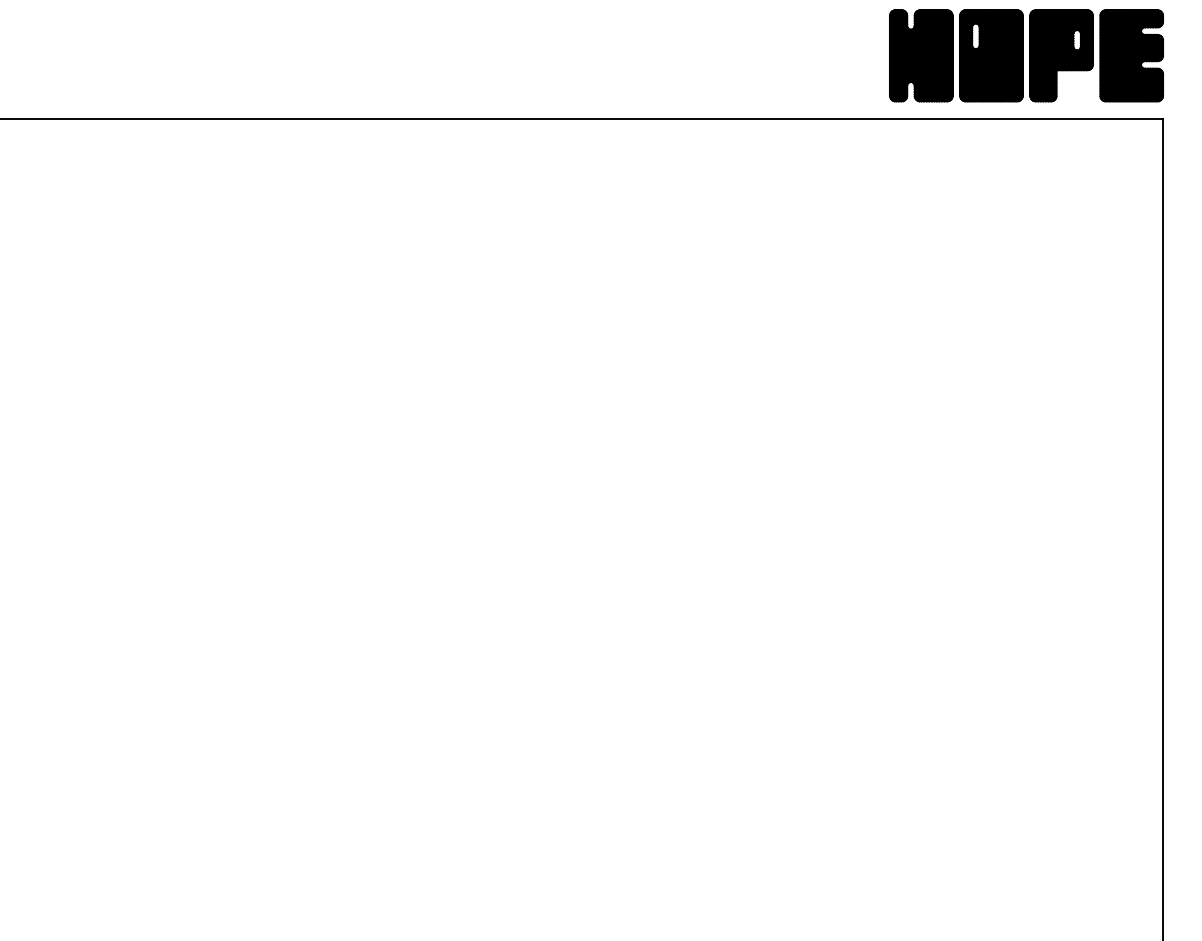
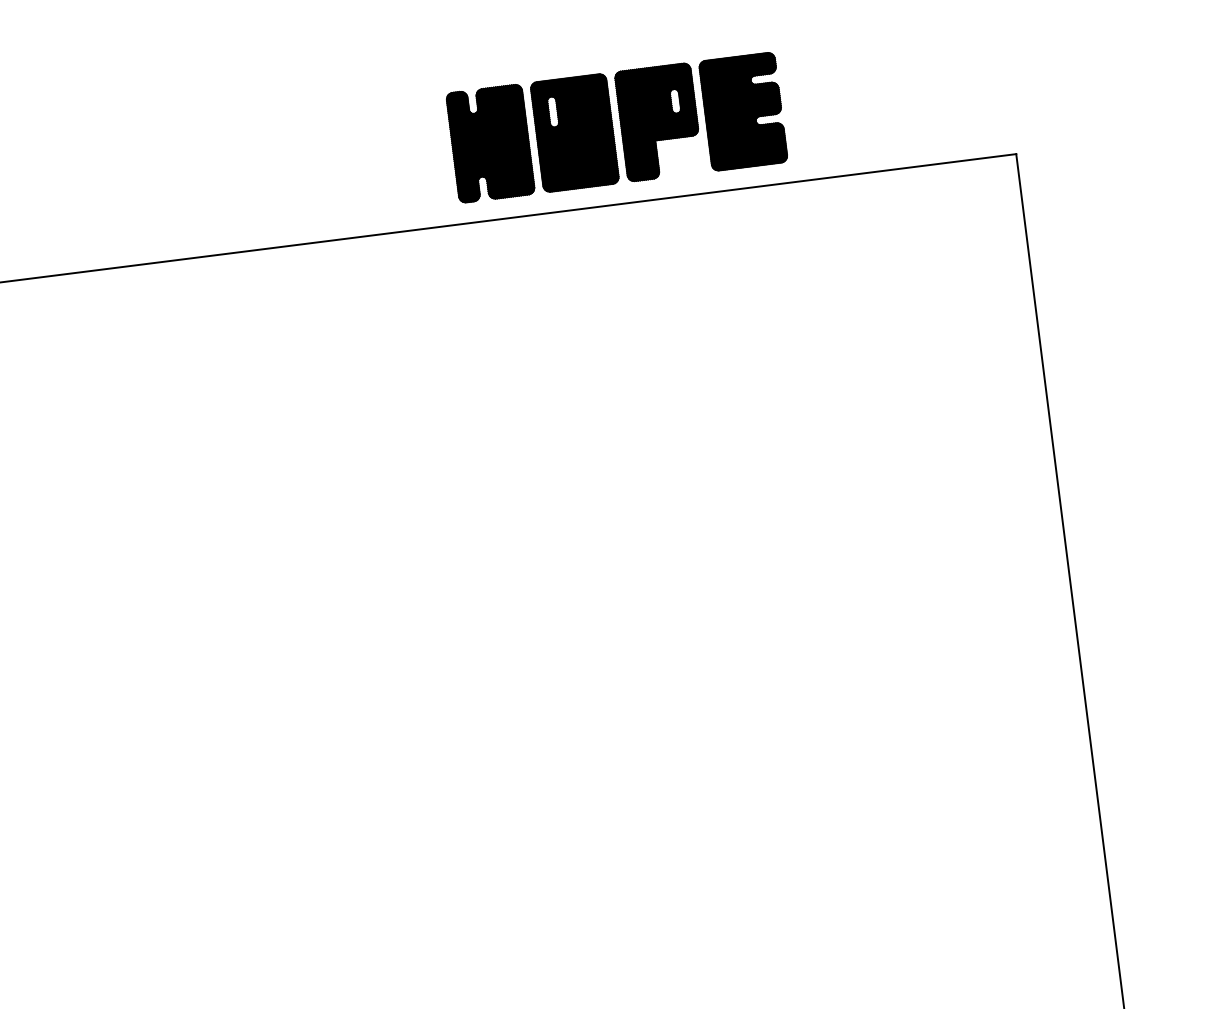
part: (1026, 55) -> (616, 127), moved

